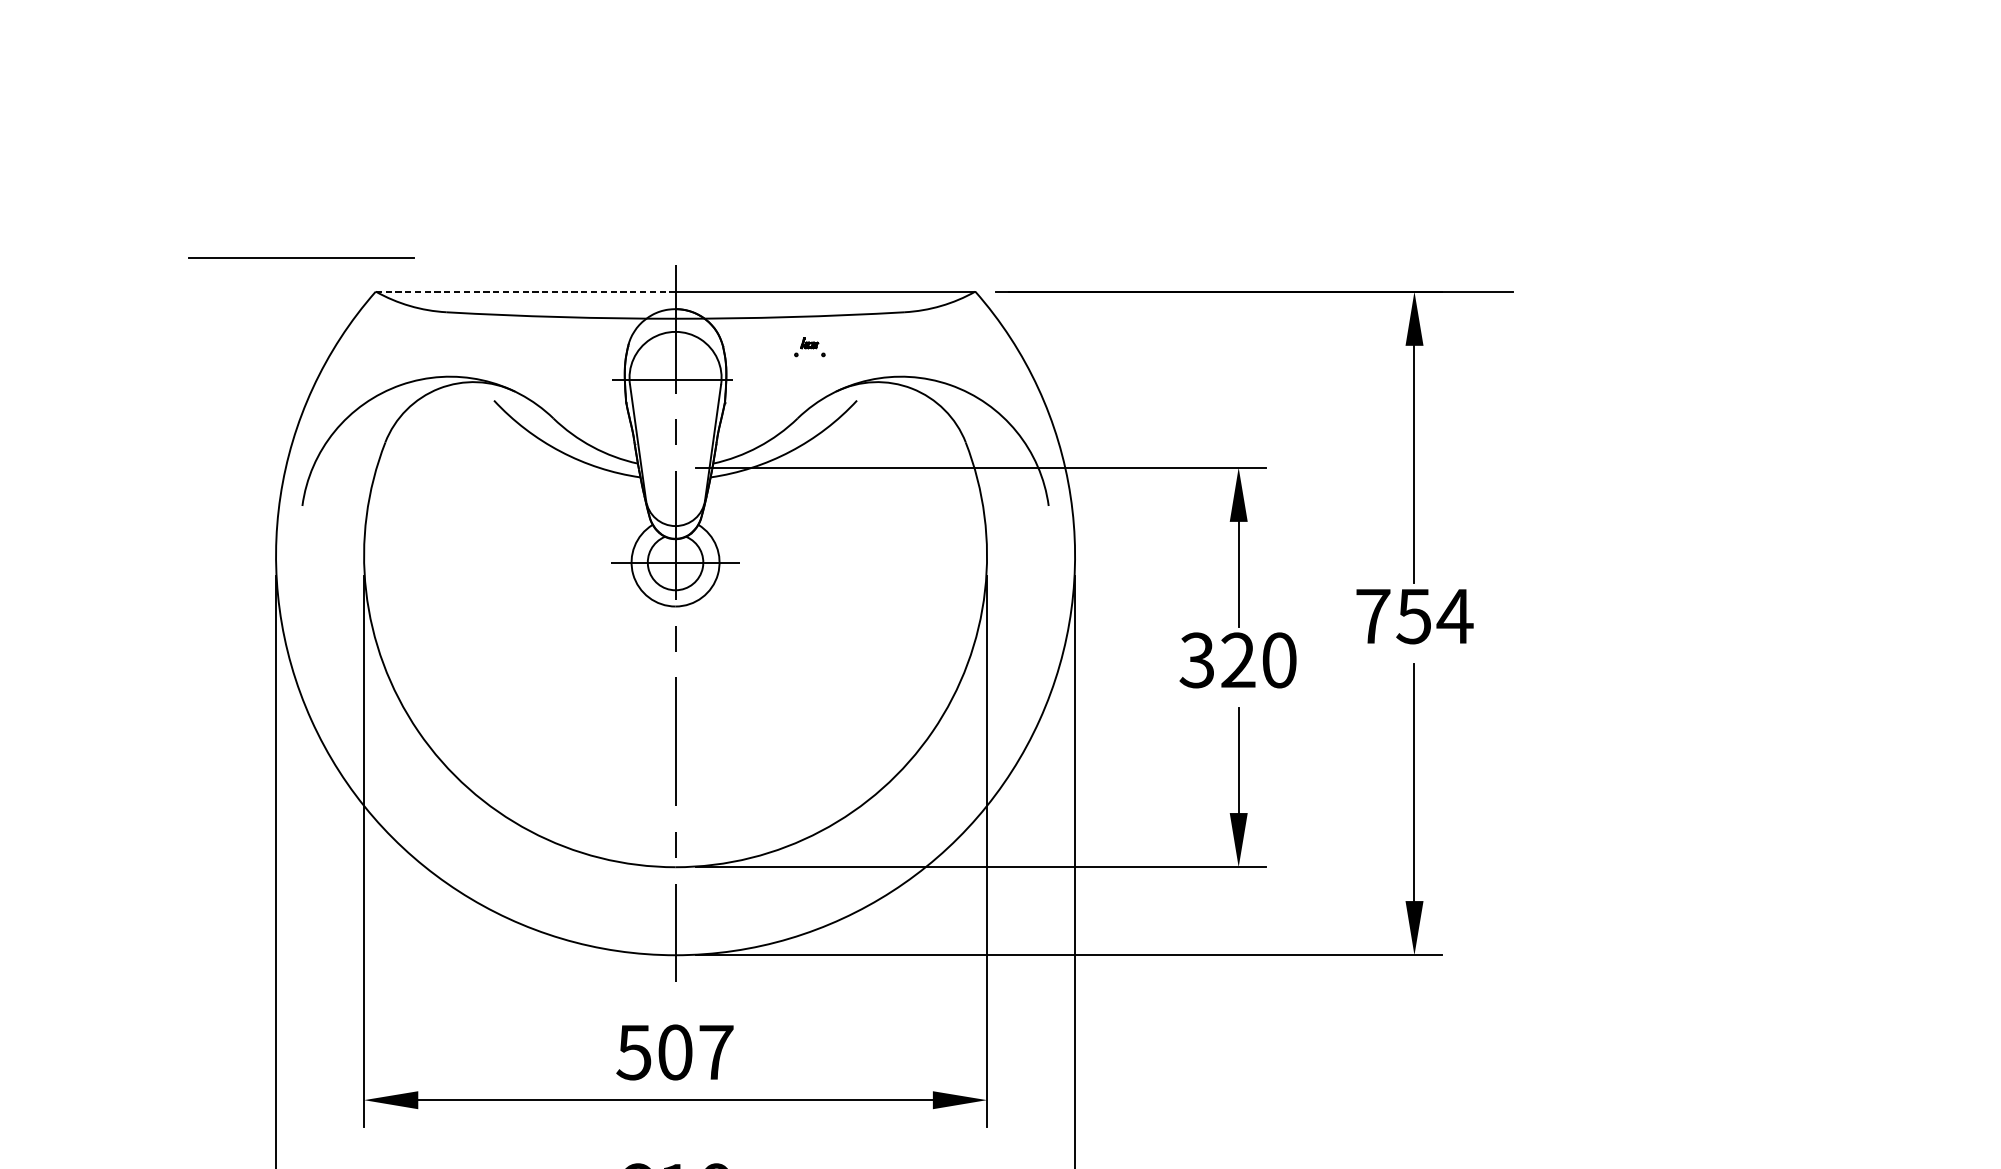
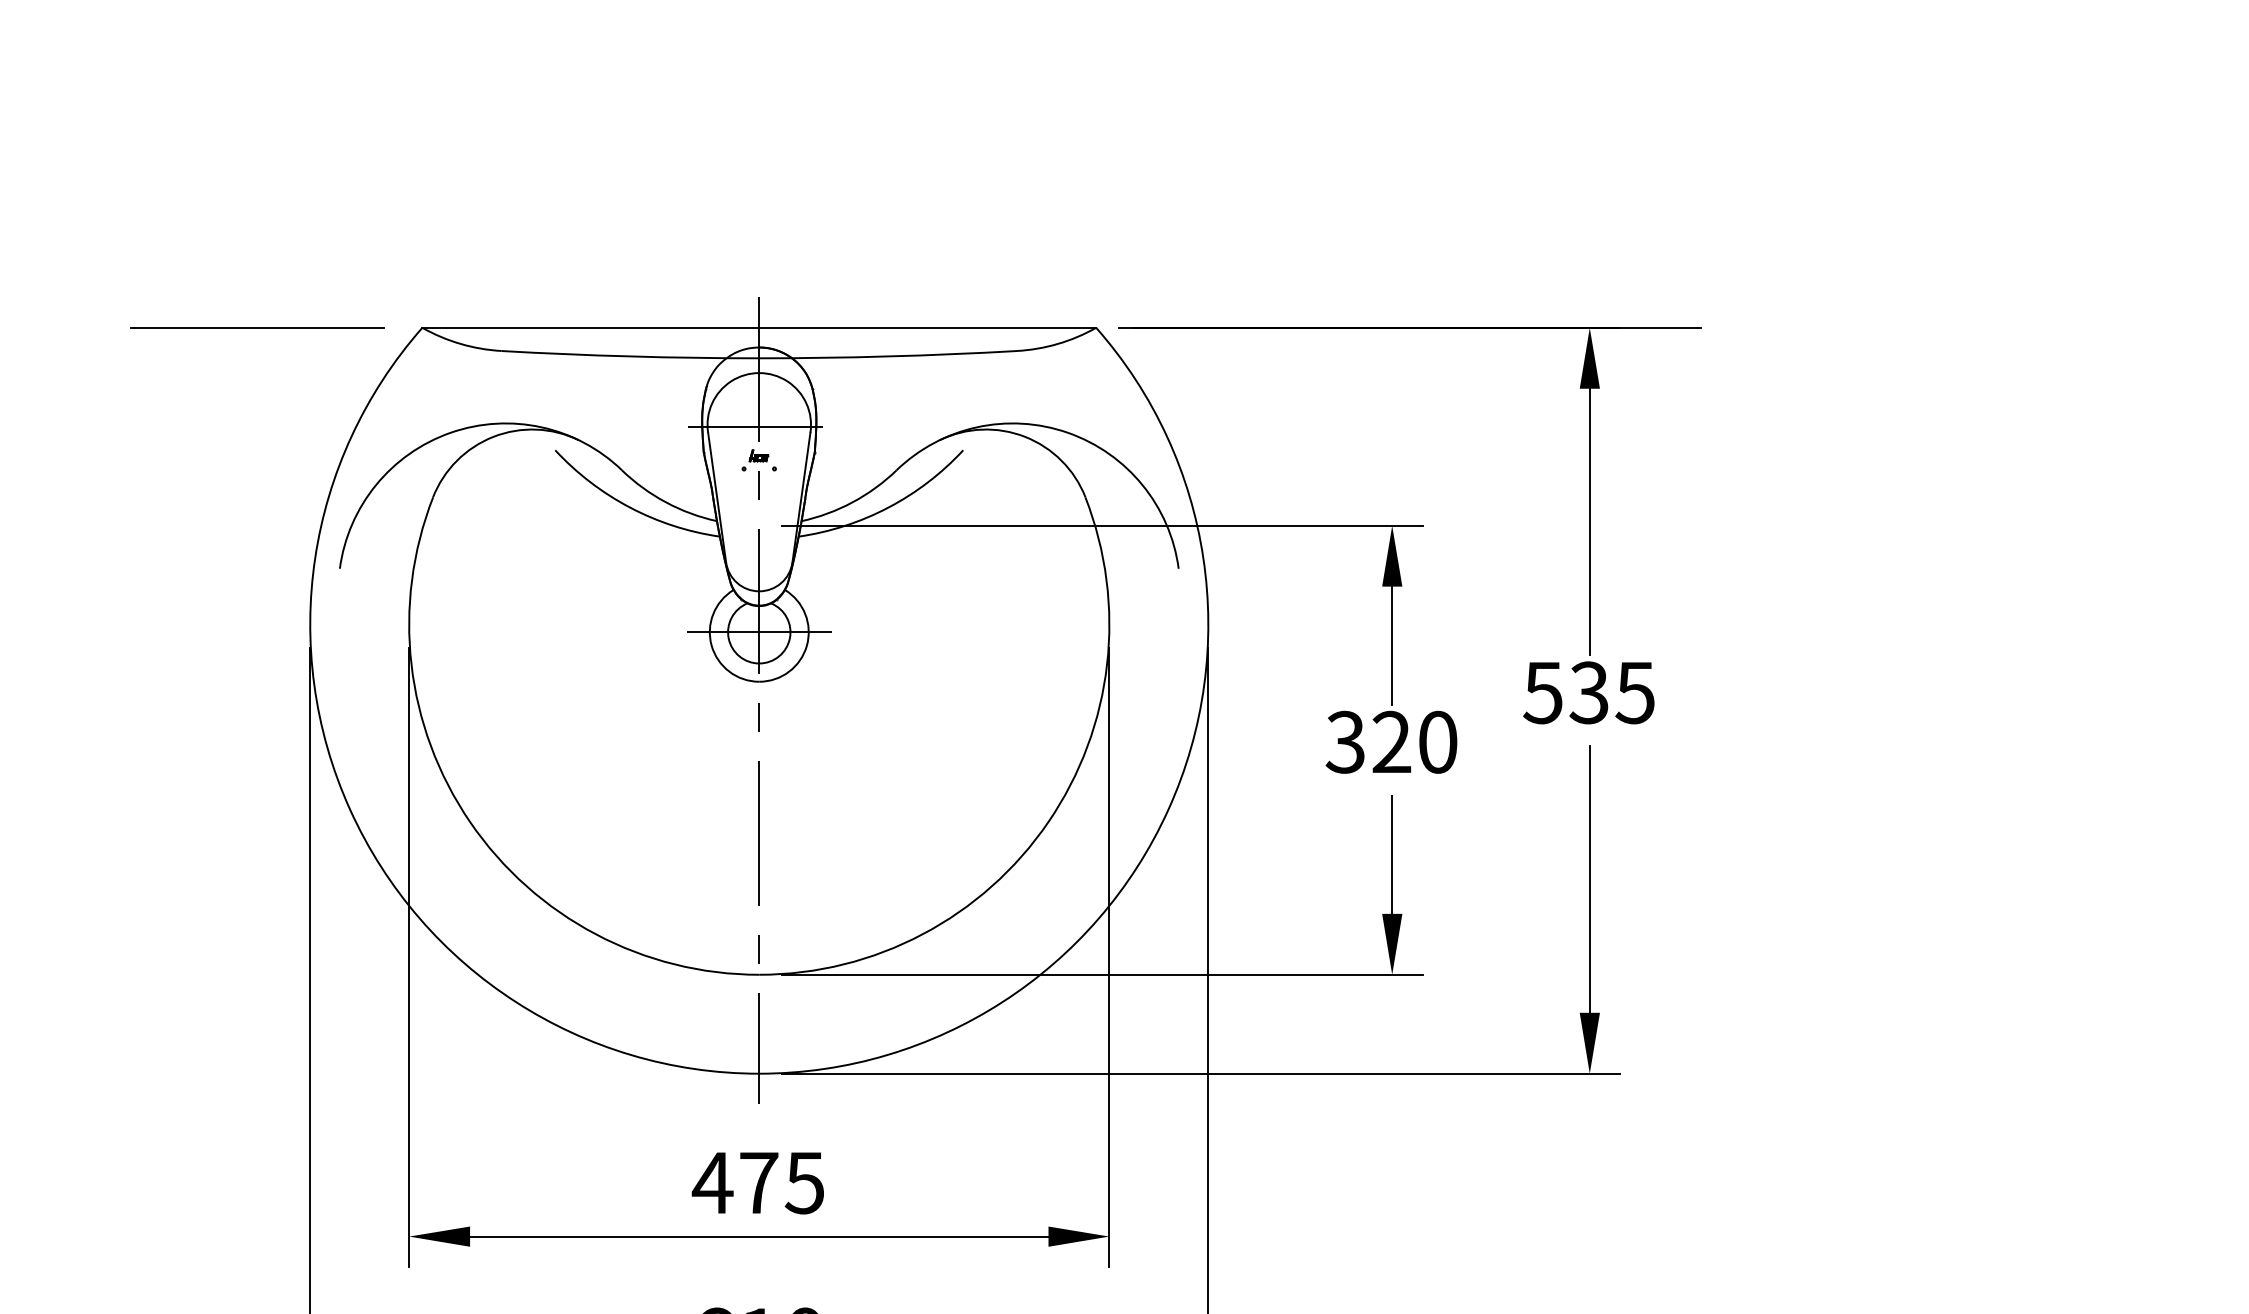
line: (301, 257) -> (257, 327), moved
line: (525, 291) -> (590, 327), dashed -> solid
part: (809, 347) -> (758, 460), moved
text: (1414, 616) -> (1589, 692), 754 -> 535
text: (673, 1052) -> (757, 1182), 507 -> 475

